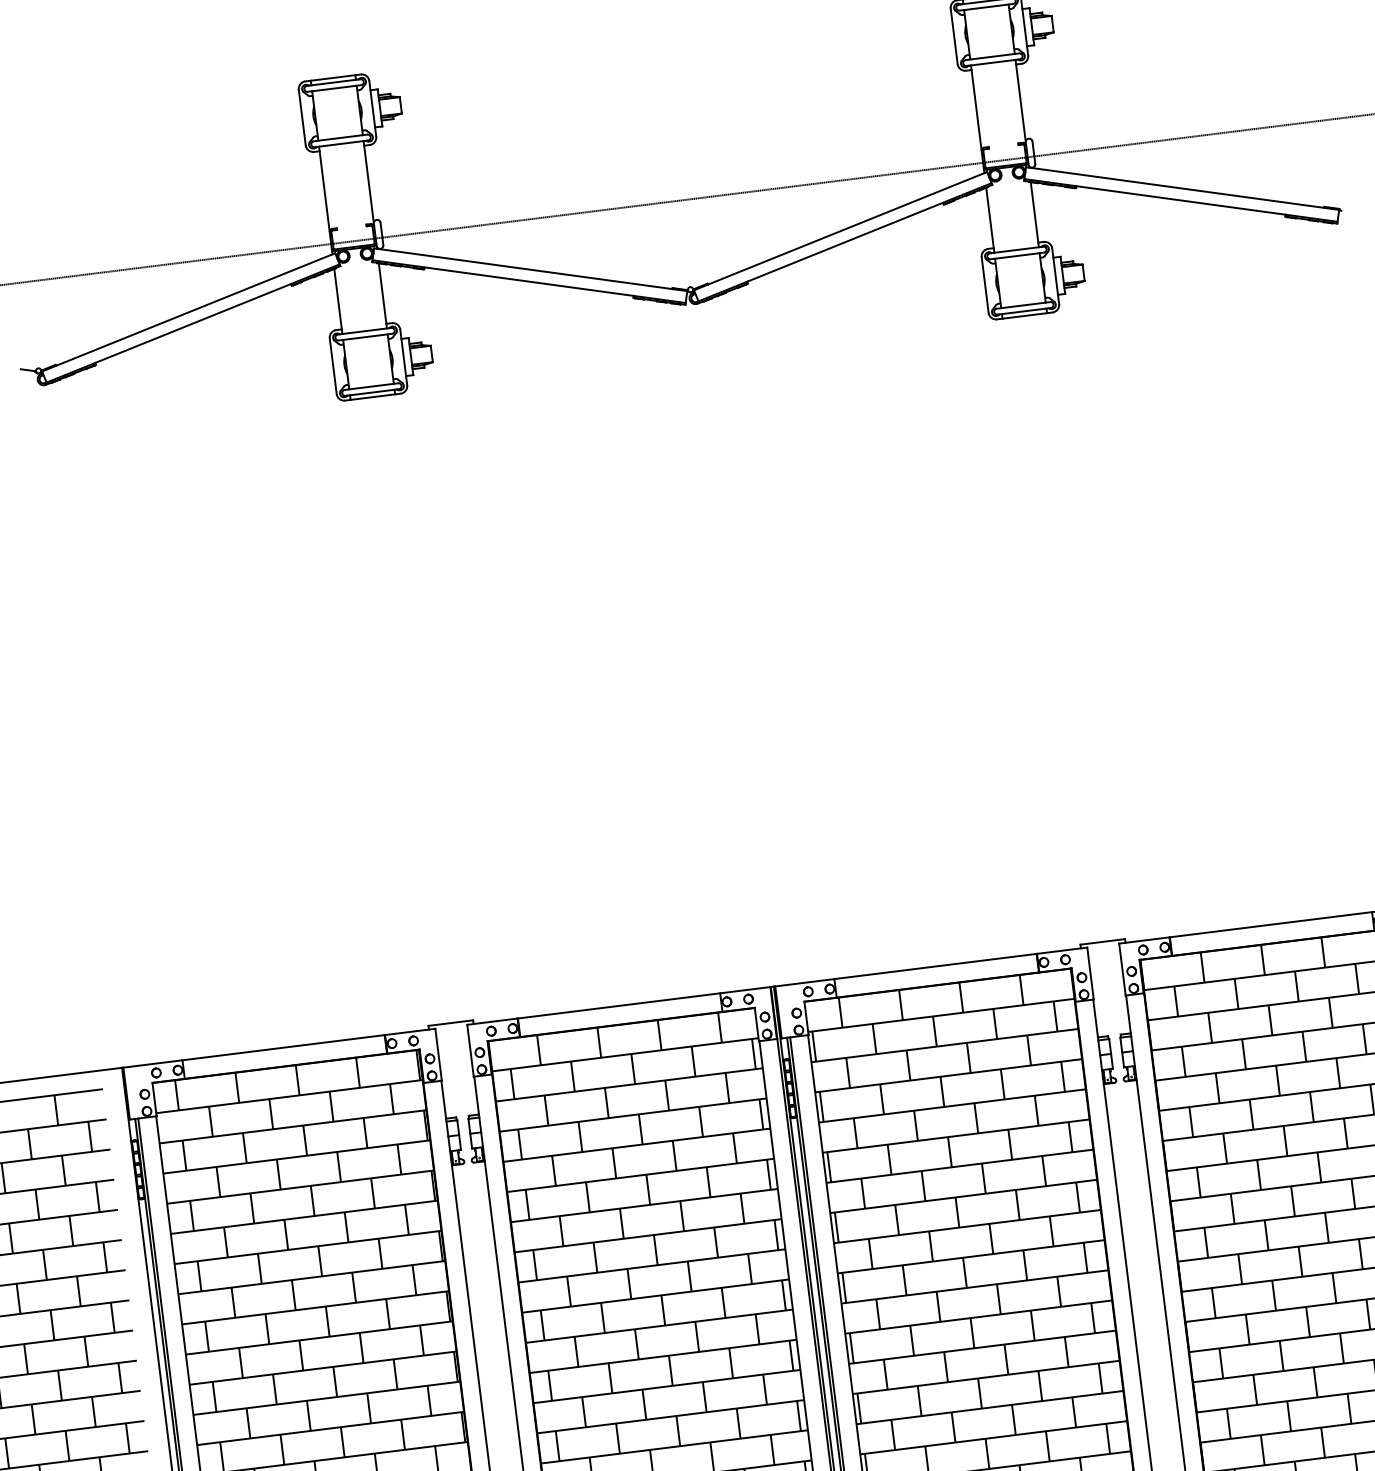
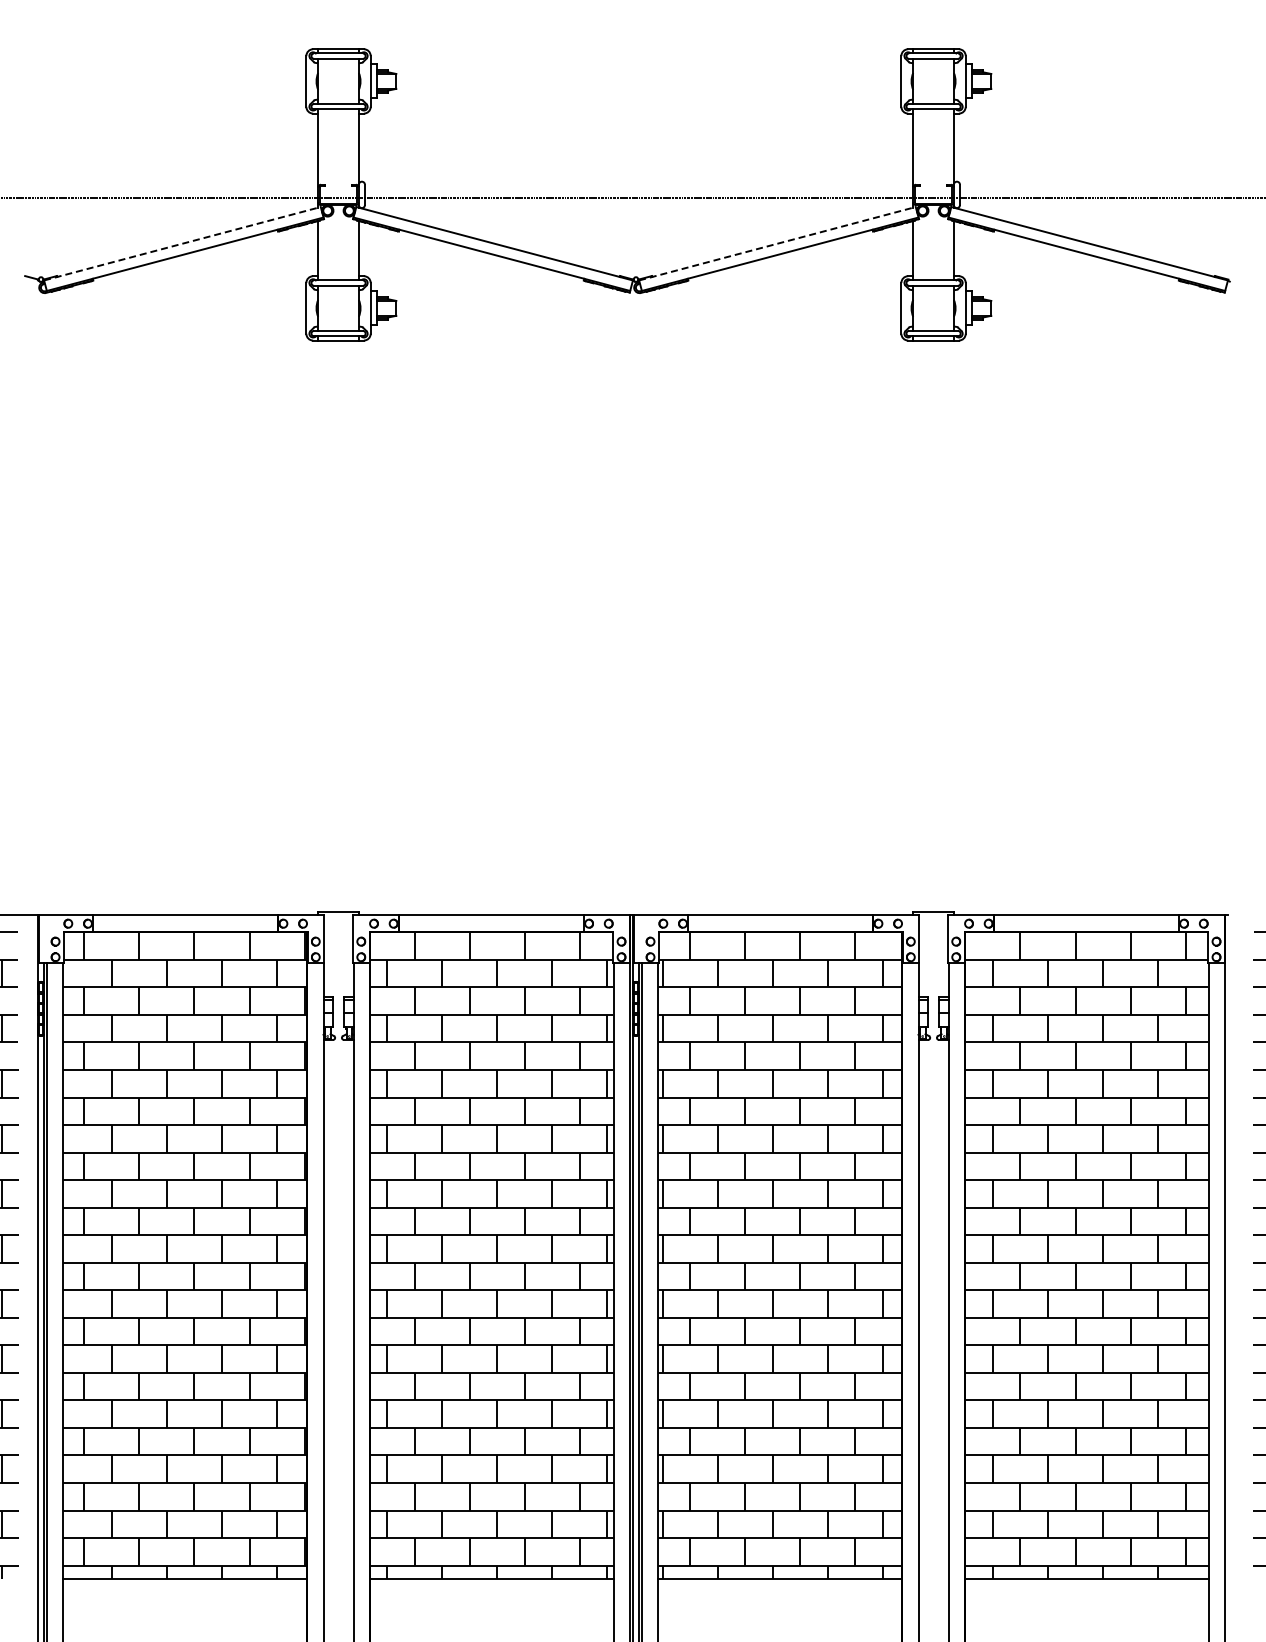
line: (840, 230) -> (777, 243), solid -> dashed
line: (188, 312) -> (182, 243), solid -> dashed

